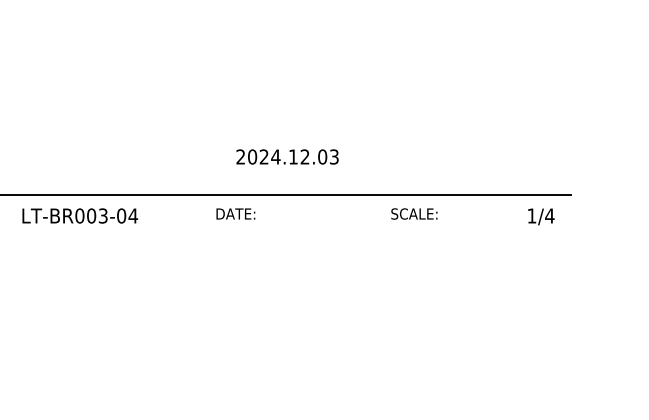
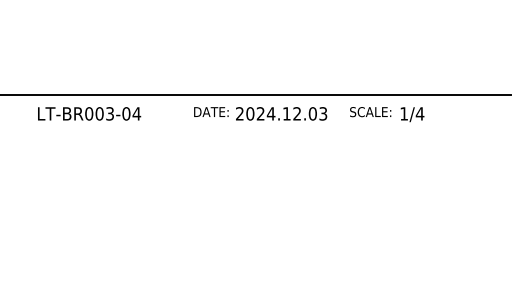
text: (287, 156) -> (281, 113), moved
text: (80, 215) -> (89, 113), moved
text: (541, 216) -> (412, 114), moved

